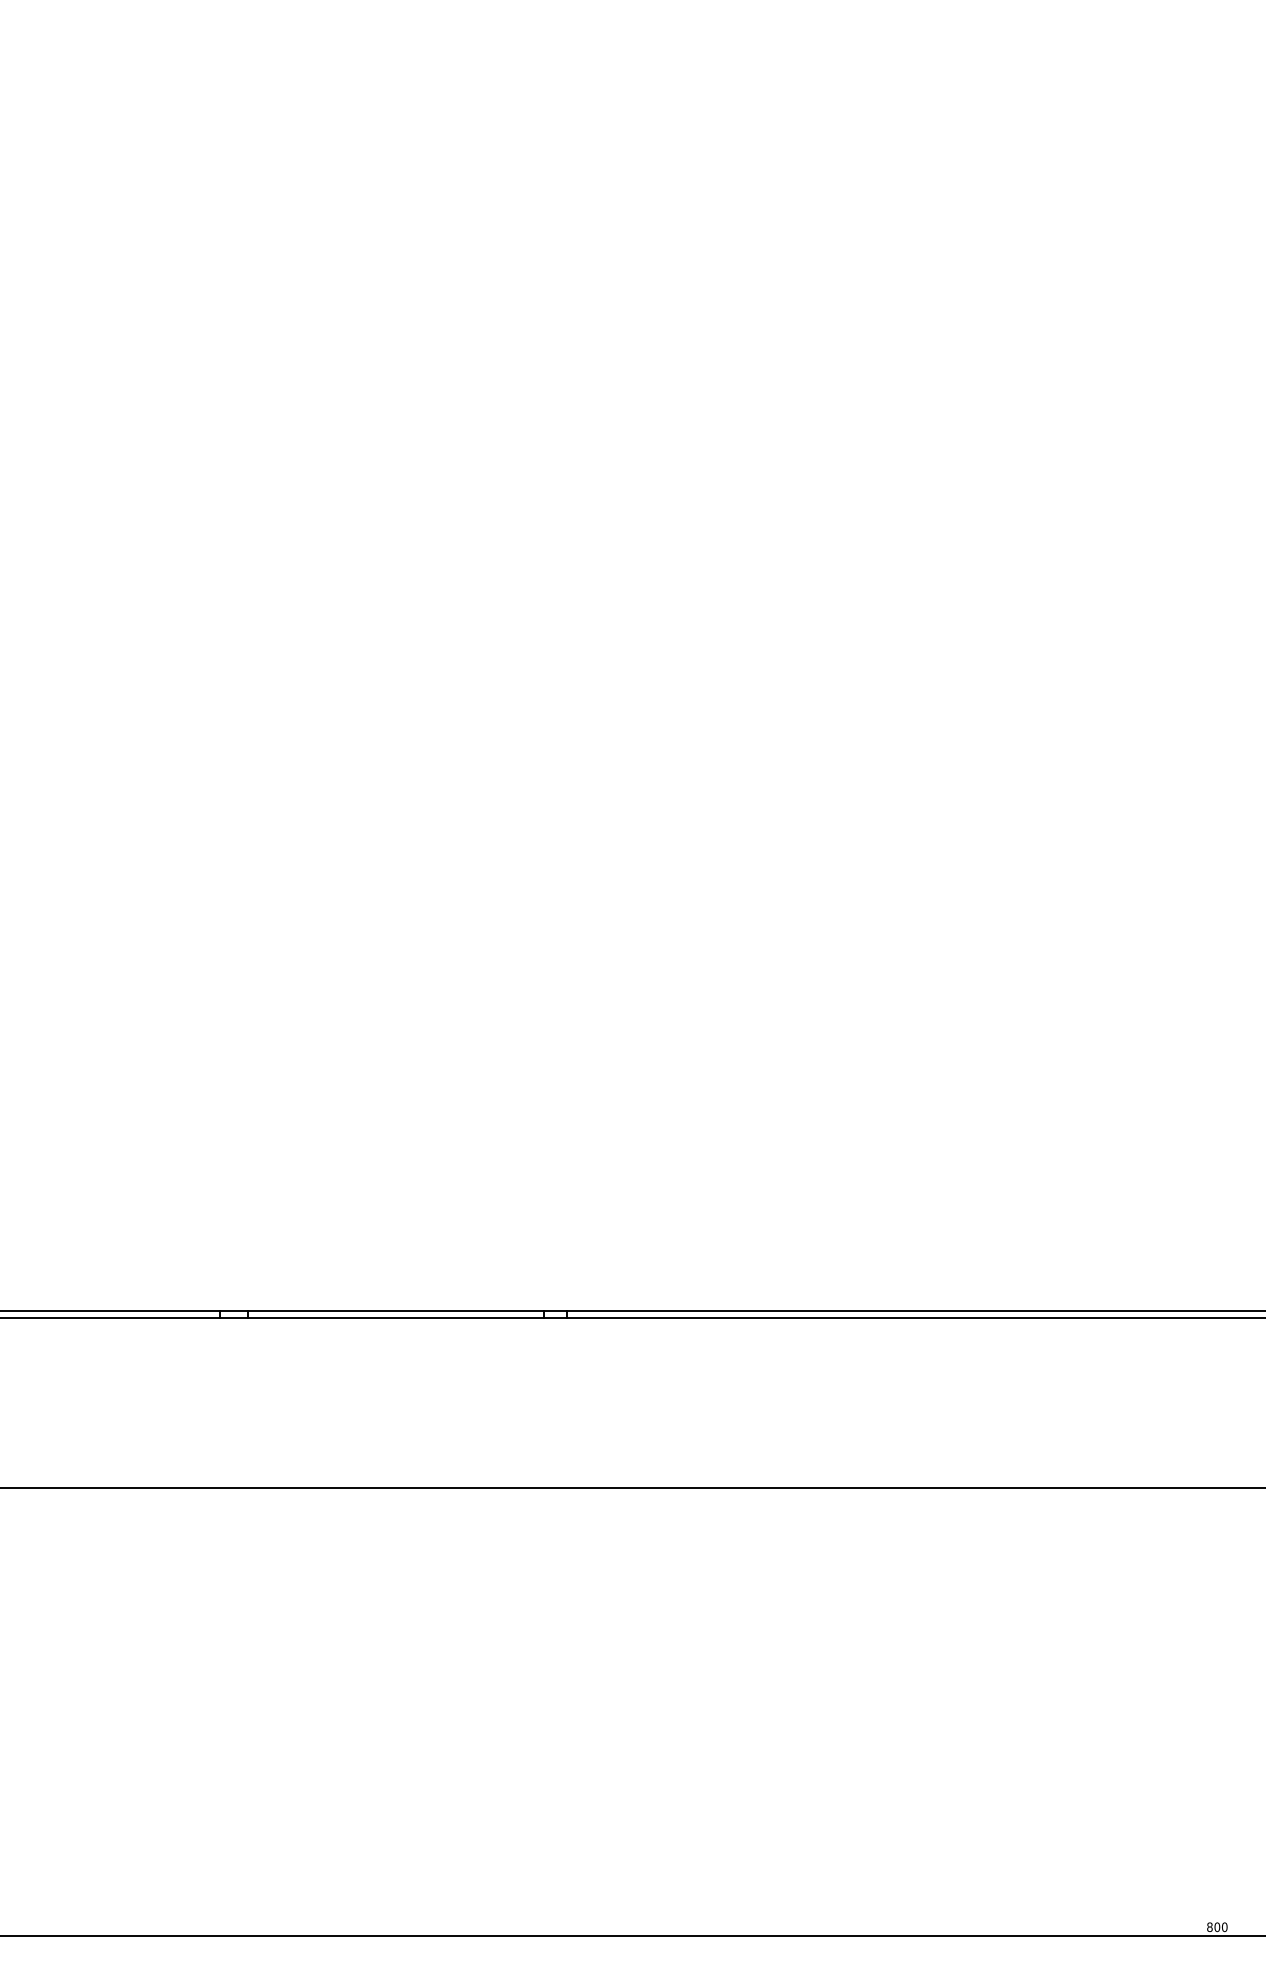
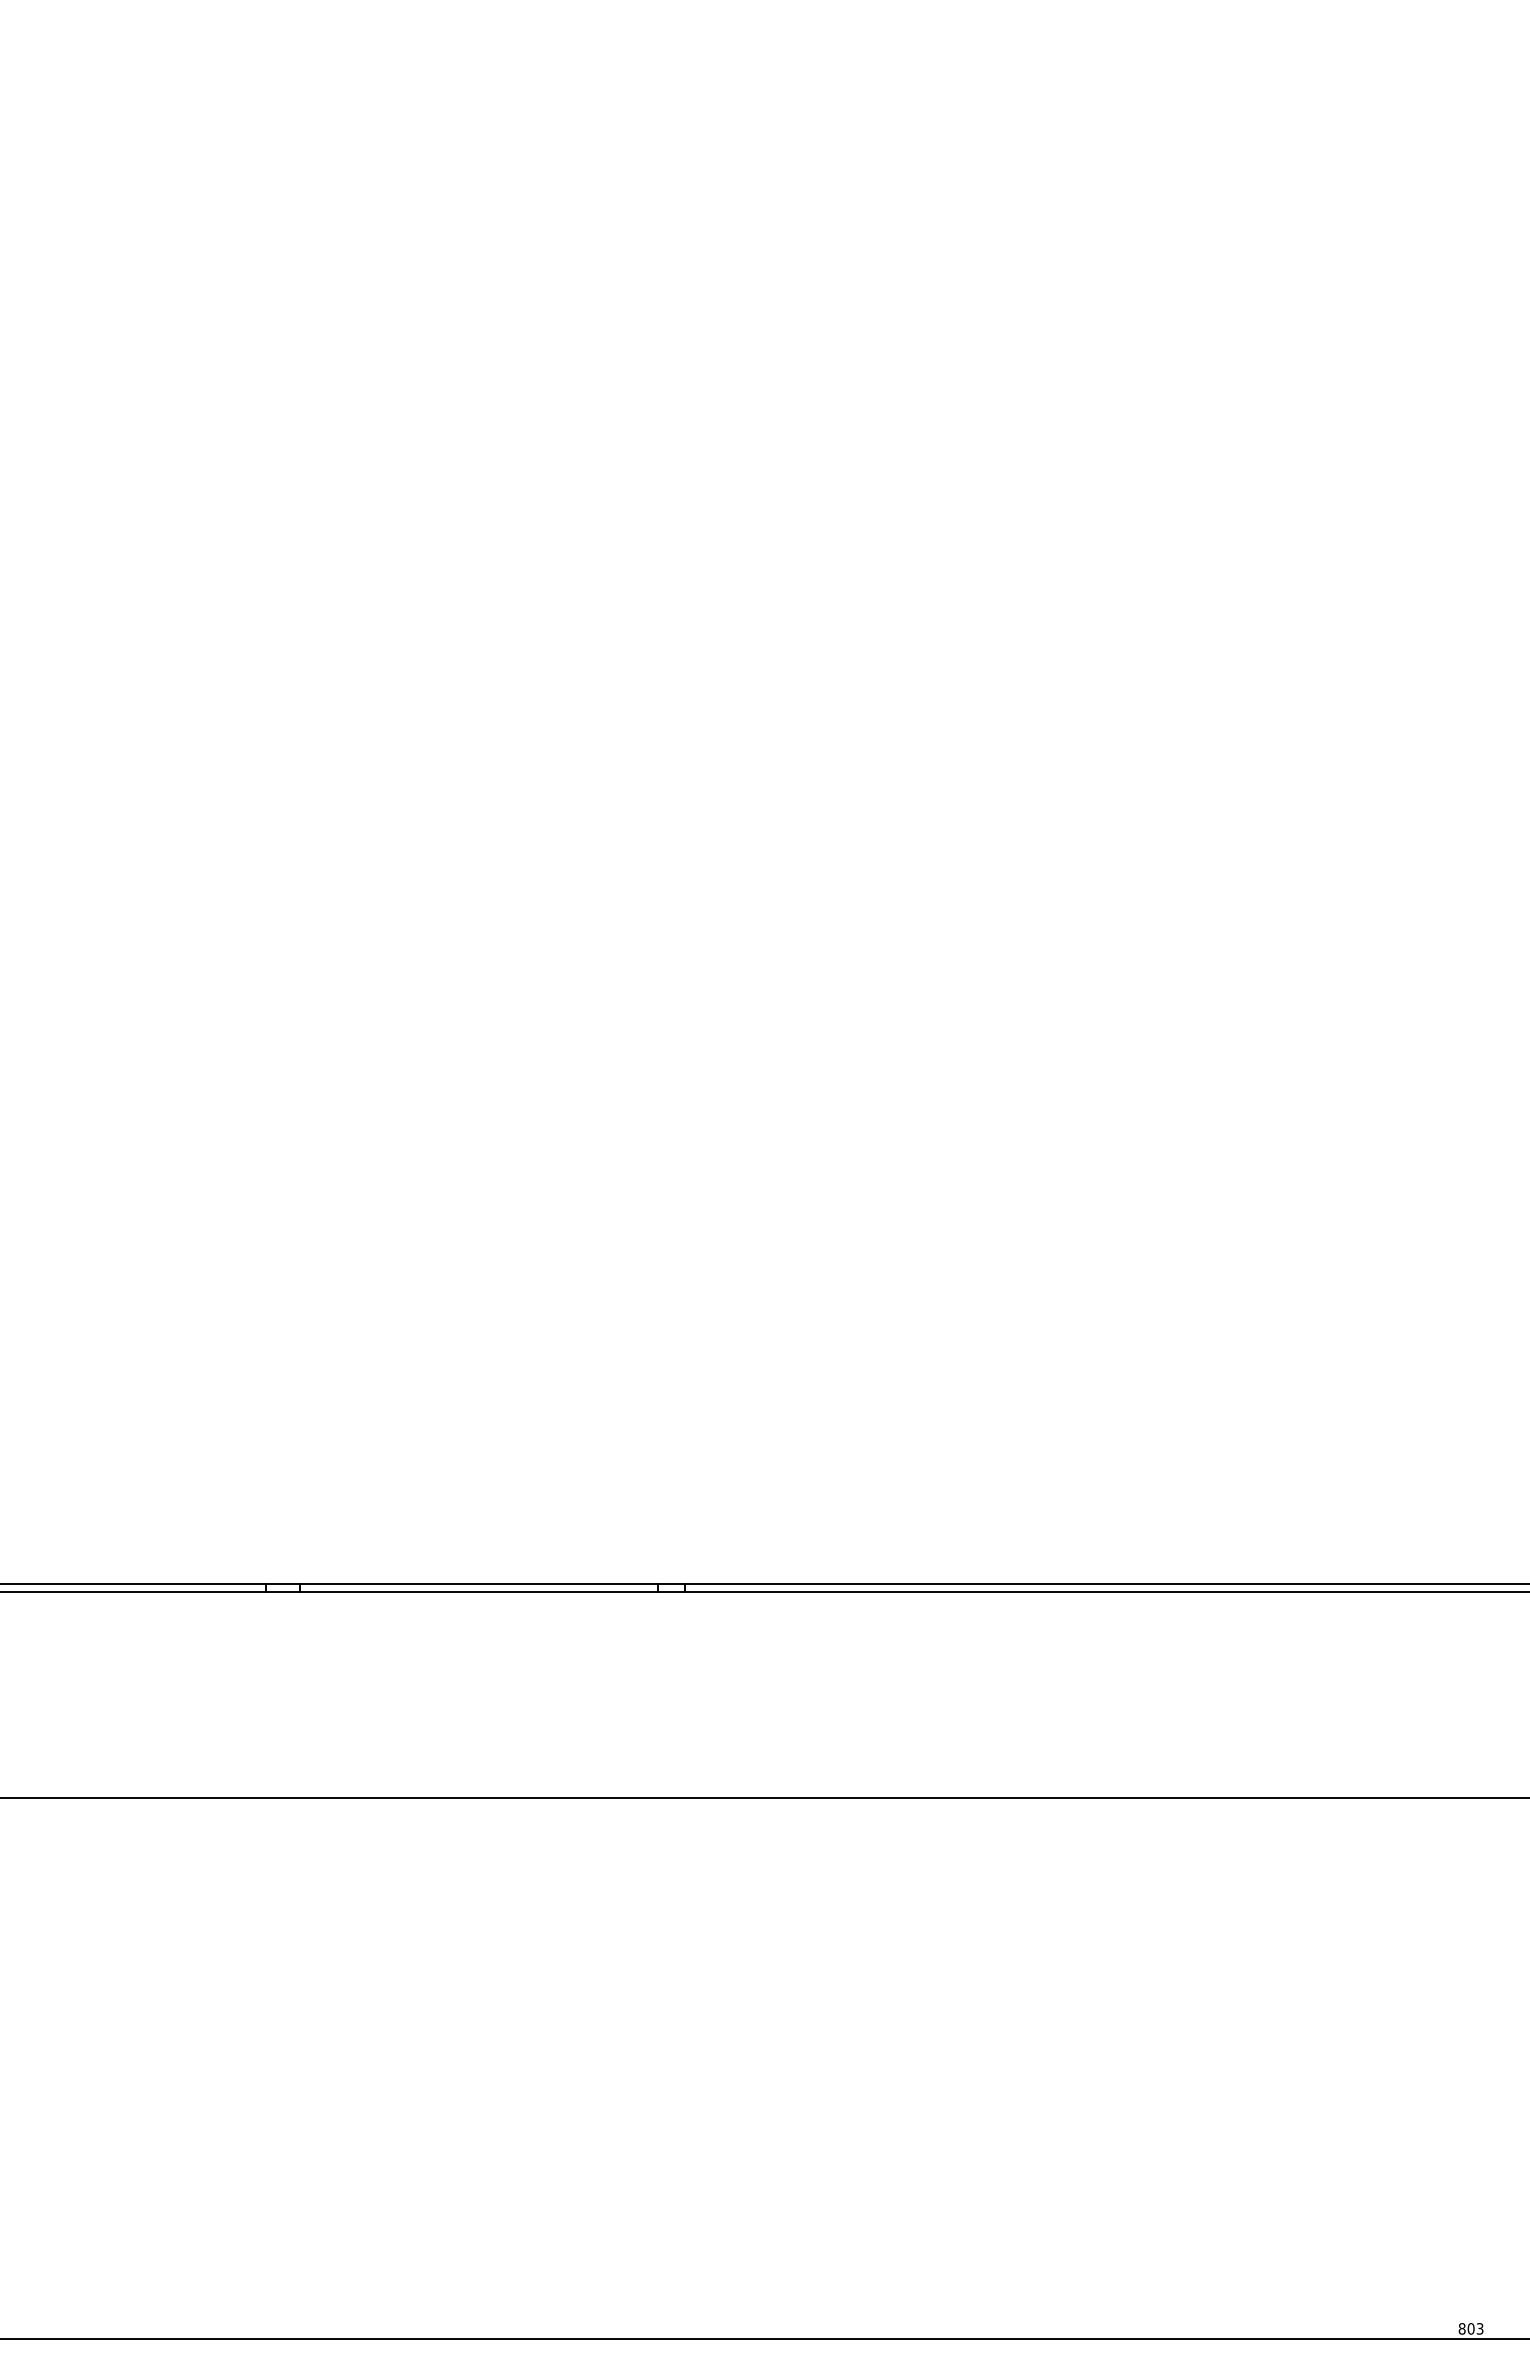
text: (1224, 1926) -> (1479, 2328), 800 -> 803

